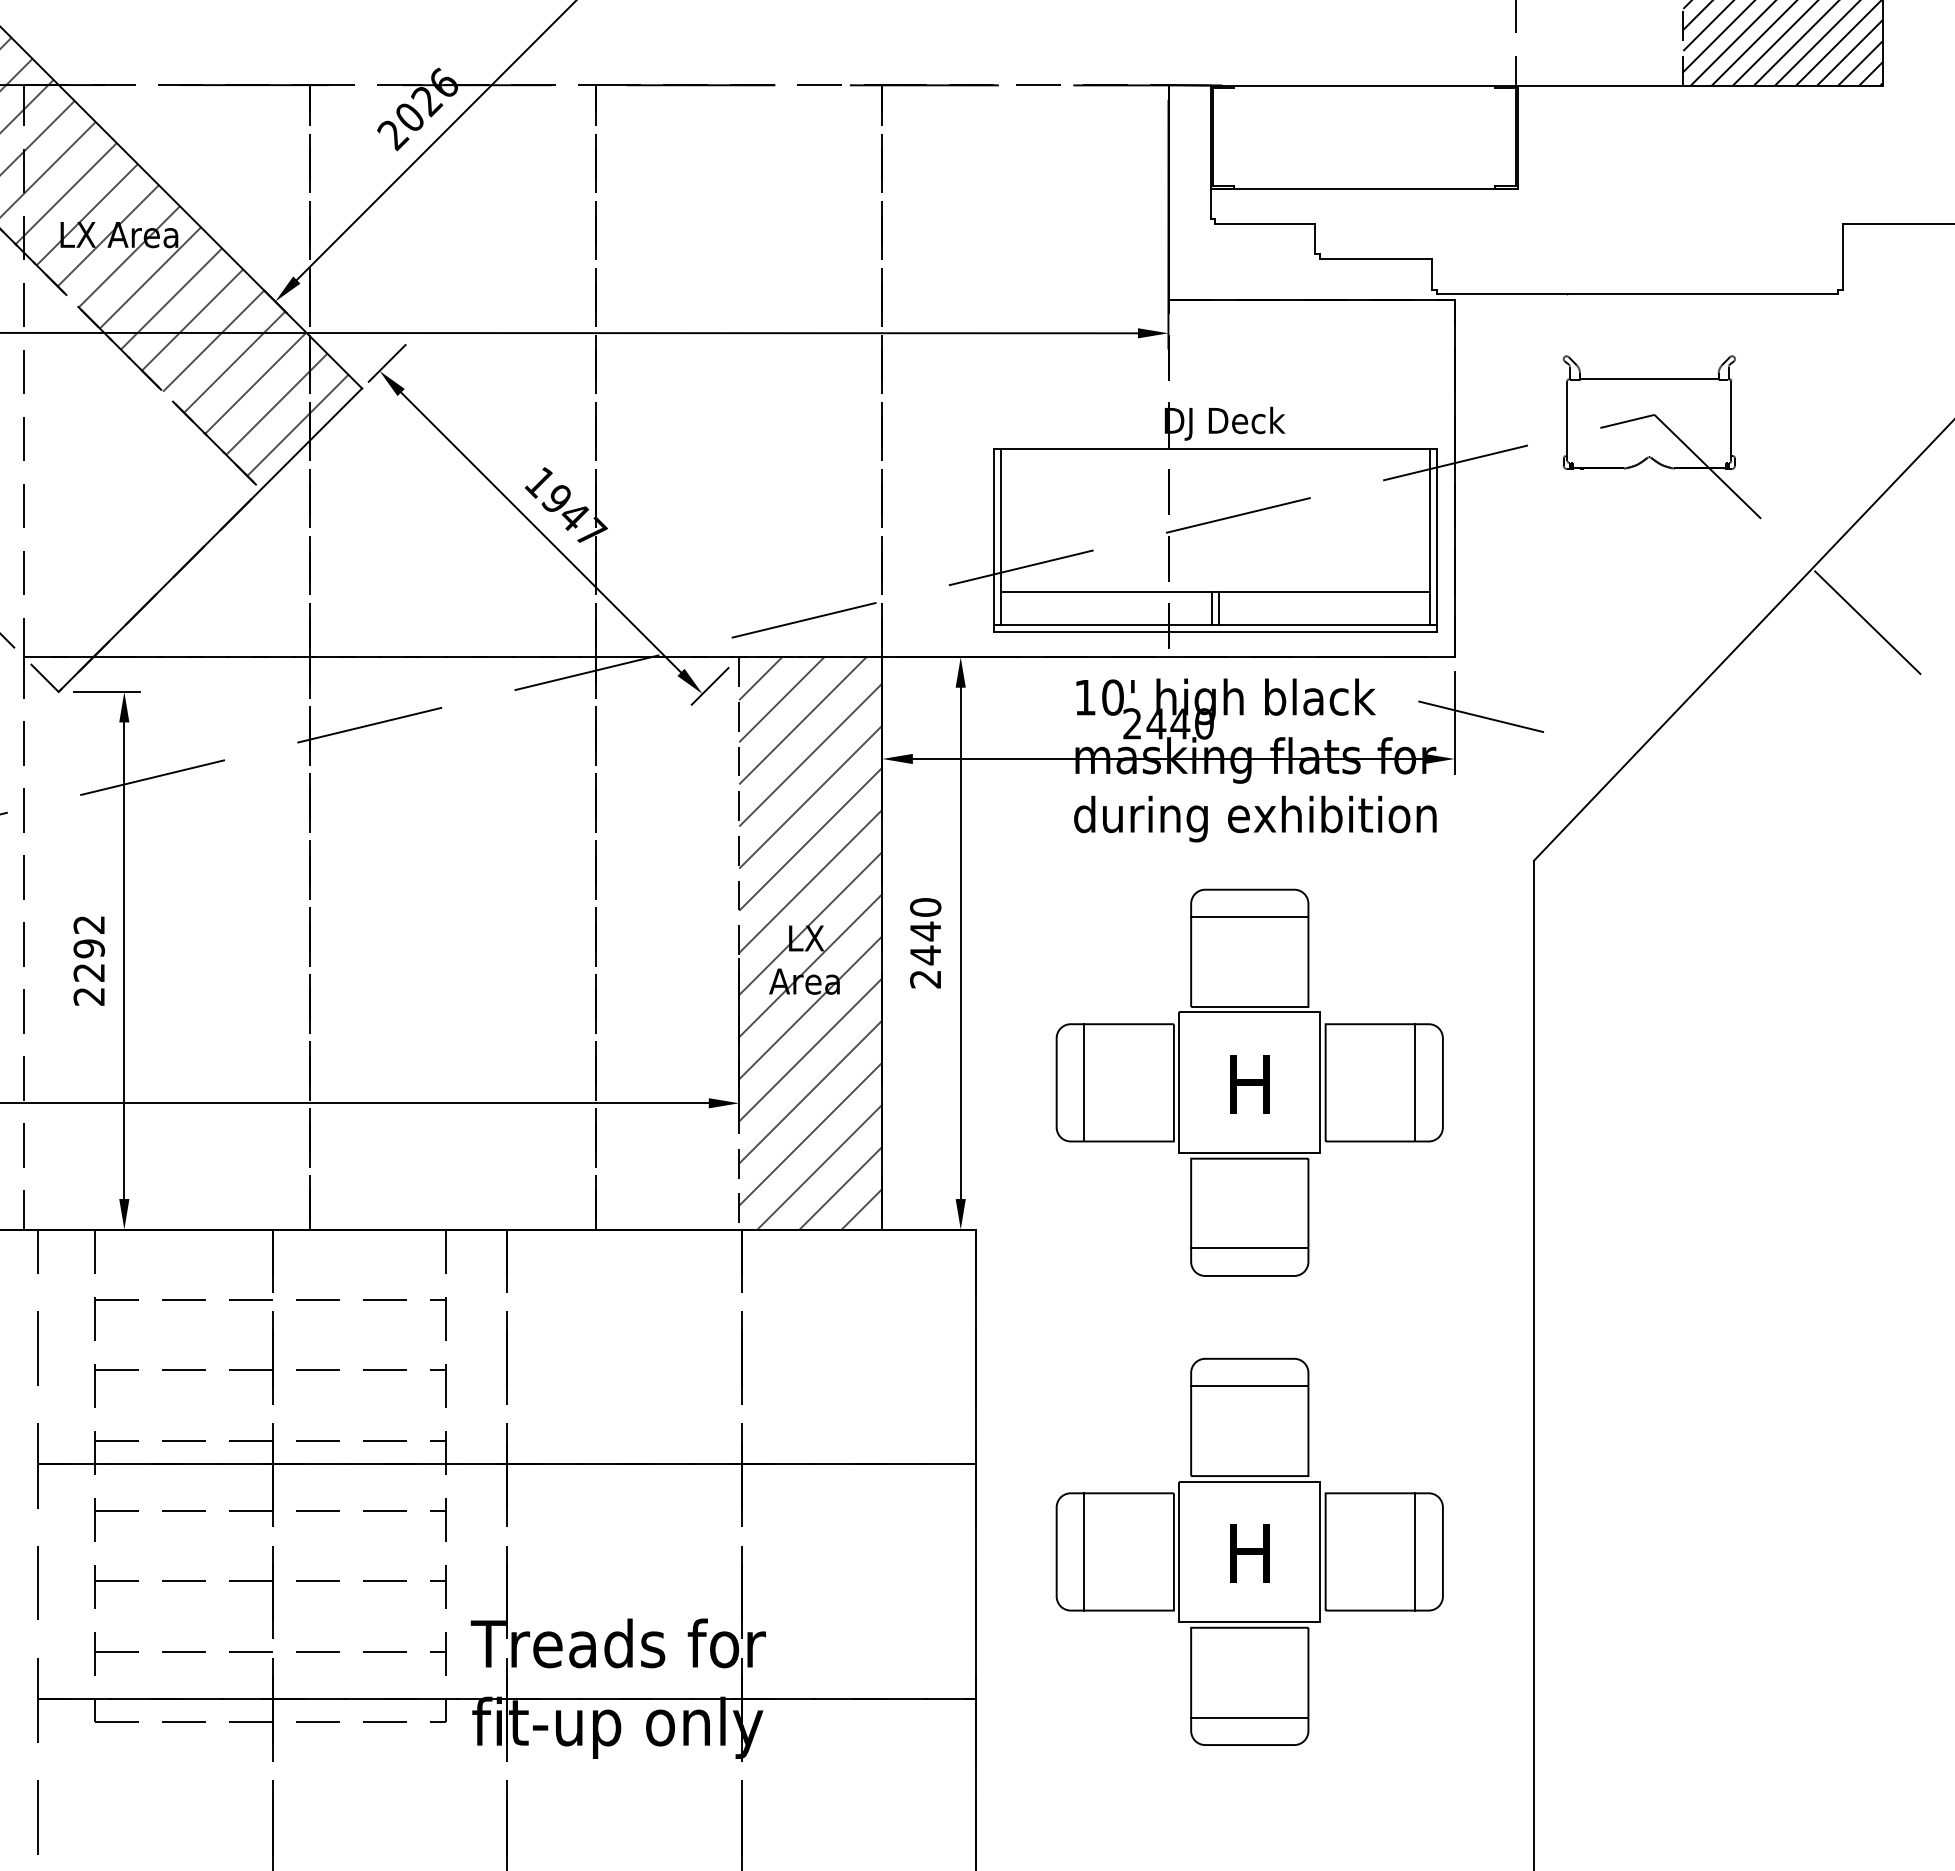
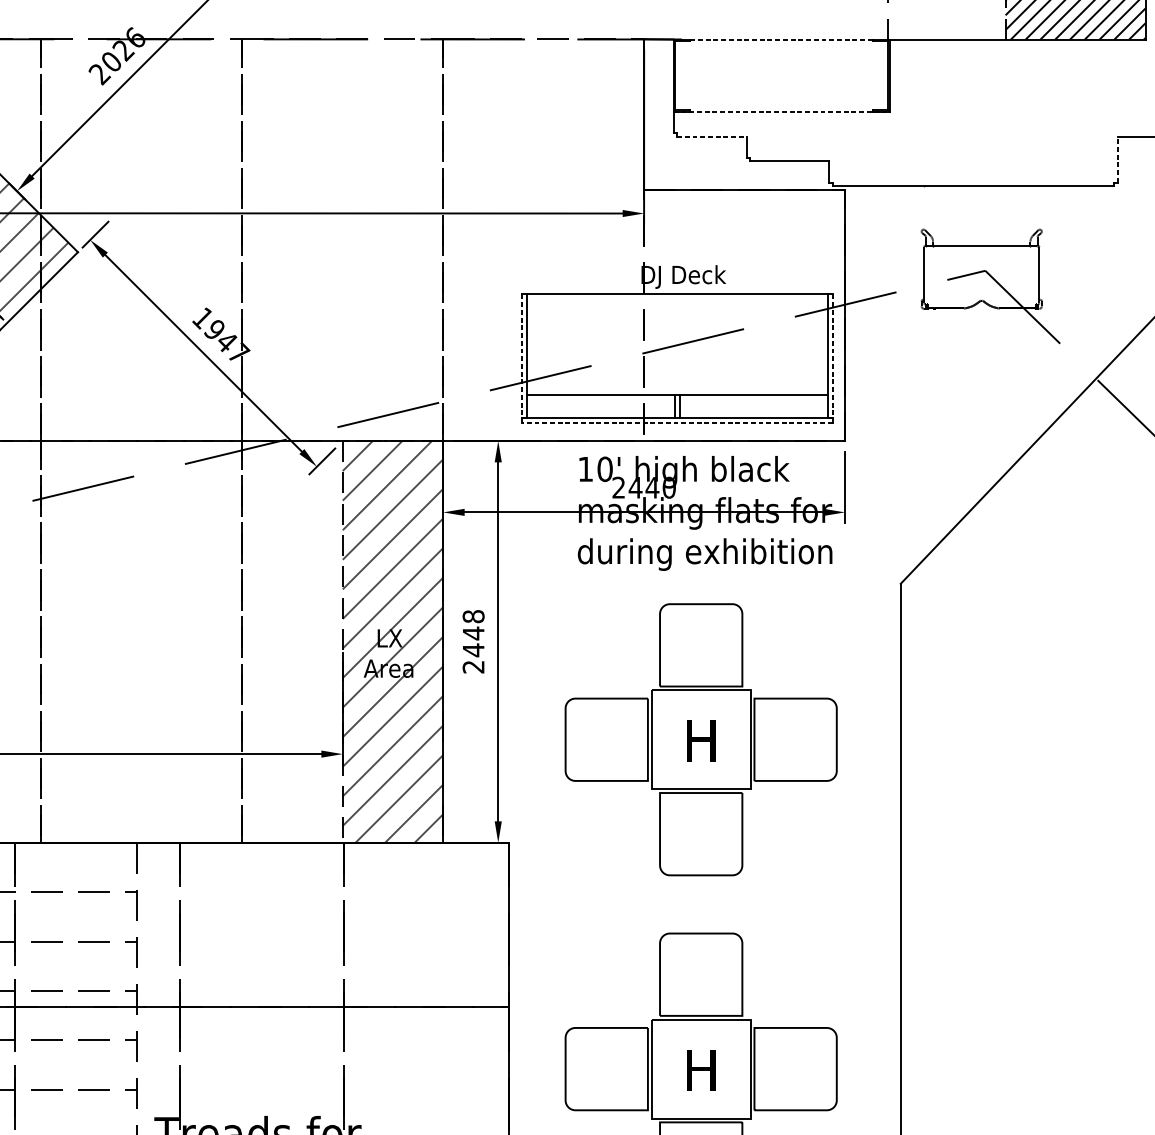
line: (1364, 85) -> (781, 39), solid -> dashed
line: (1364, 188) -> (781, 111), solid -> dashed
line: (1265, 223) -> (712, 136), solid -> dashed
line: (1842, 256) -> (1117, 159), solid -> dashed
line: (994, 536) -> (521, 356), solid -> dashed
line: (1437, 536) -> (832, 356), solid -> dashed
line: (1215, 631) -> (677, 422), solid -> dashed
line: (1481, 716) -> (863, 482), removed
text: (925, 907) -> (473, 616), 2440 -> 2448
line: (1249, 917) -> (700, 623), removed
line: (1084, 1082) -> (585, 739), removed
line: (1415, 1082) -> (817, 739), removed
line: (1249, 1248) -> (700, 856), removed
line: (1249, 1386) -> (700, 952), removed
line: (1084, 1551) -> (585, 1068), removed
line: (1415, 1551) -> (817, 1068), removed

